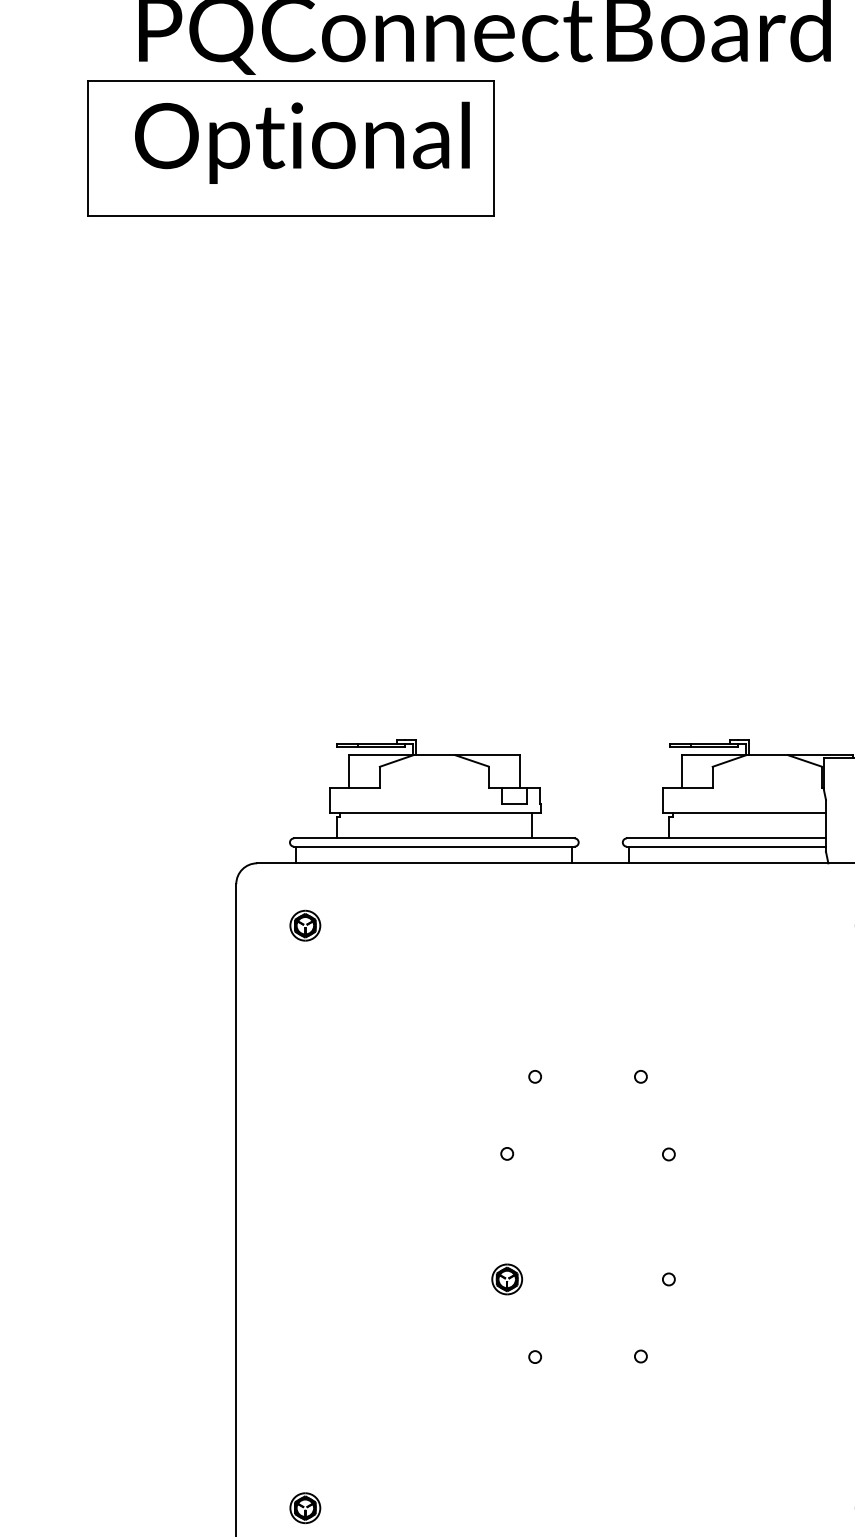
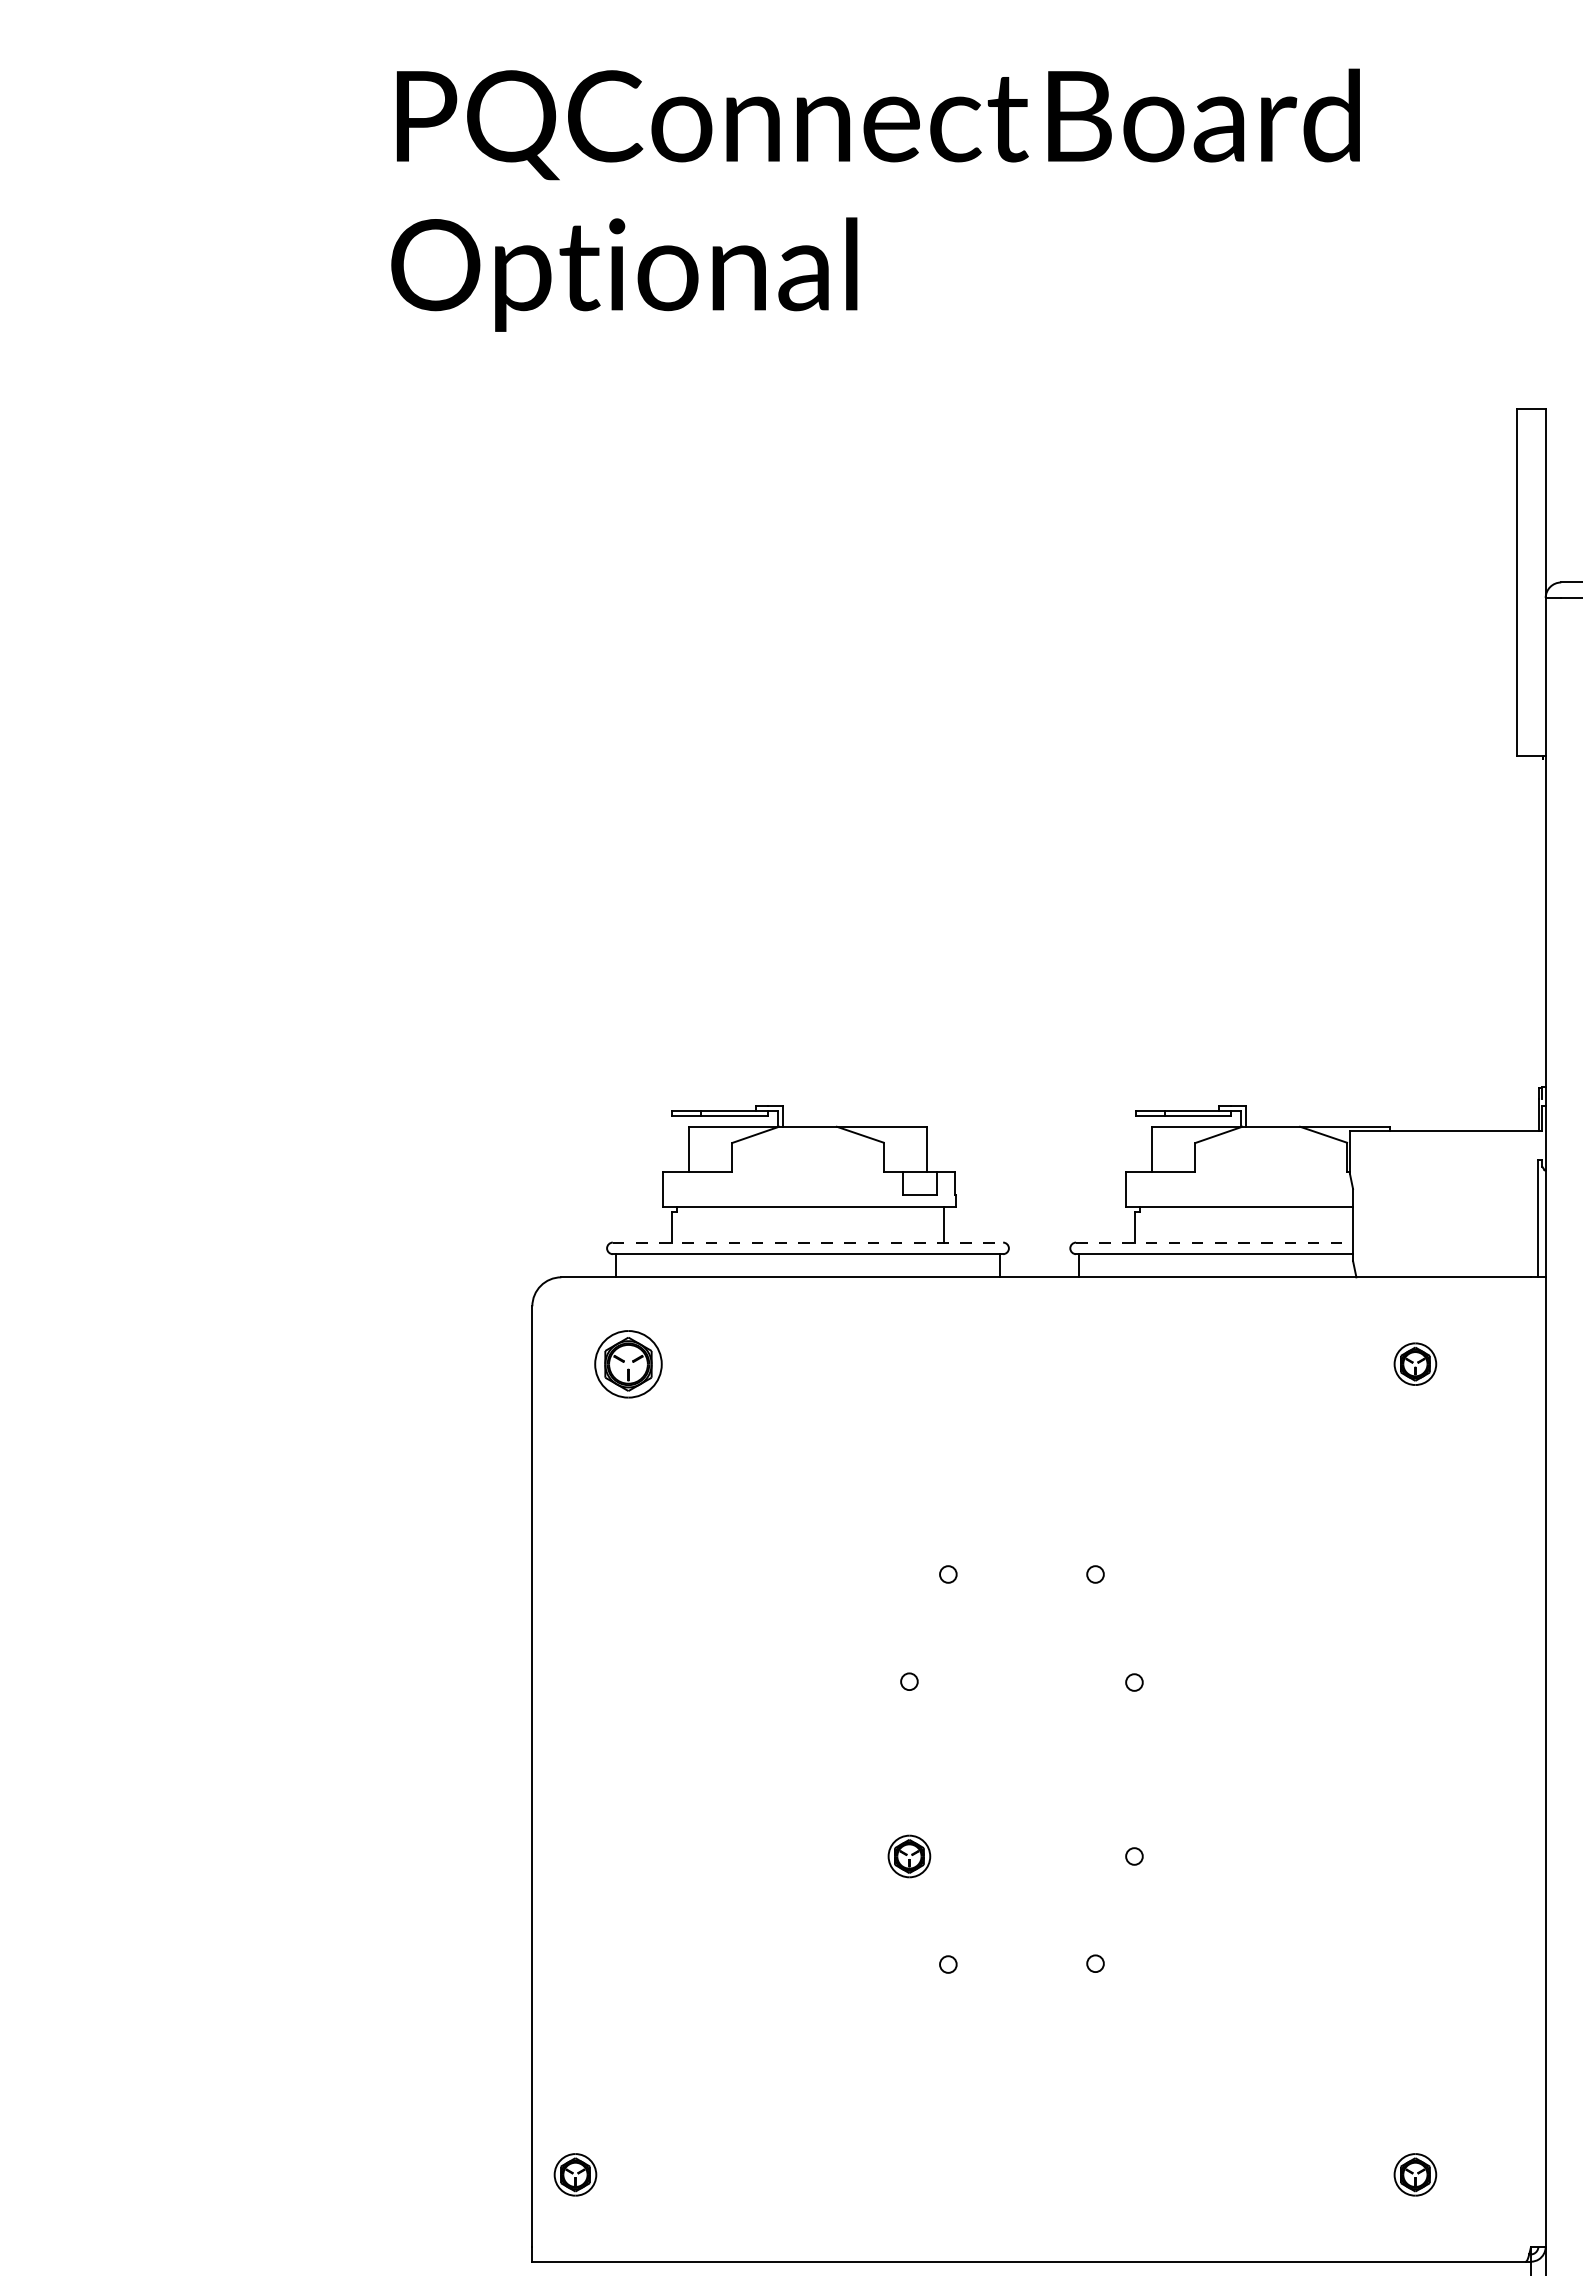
part: (290, 148) -> (607, 282), removed
line: (434, 838) -> (808, 1242), solid -> dashed
line: (727, 838) -> (1215, 1242), solid -> dashed
part: (305, 925) -> (628, 1363), size x1.6
part: (305, 1507) -> (575, 2174), moved

